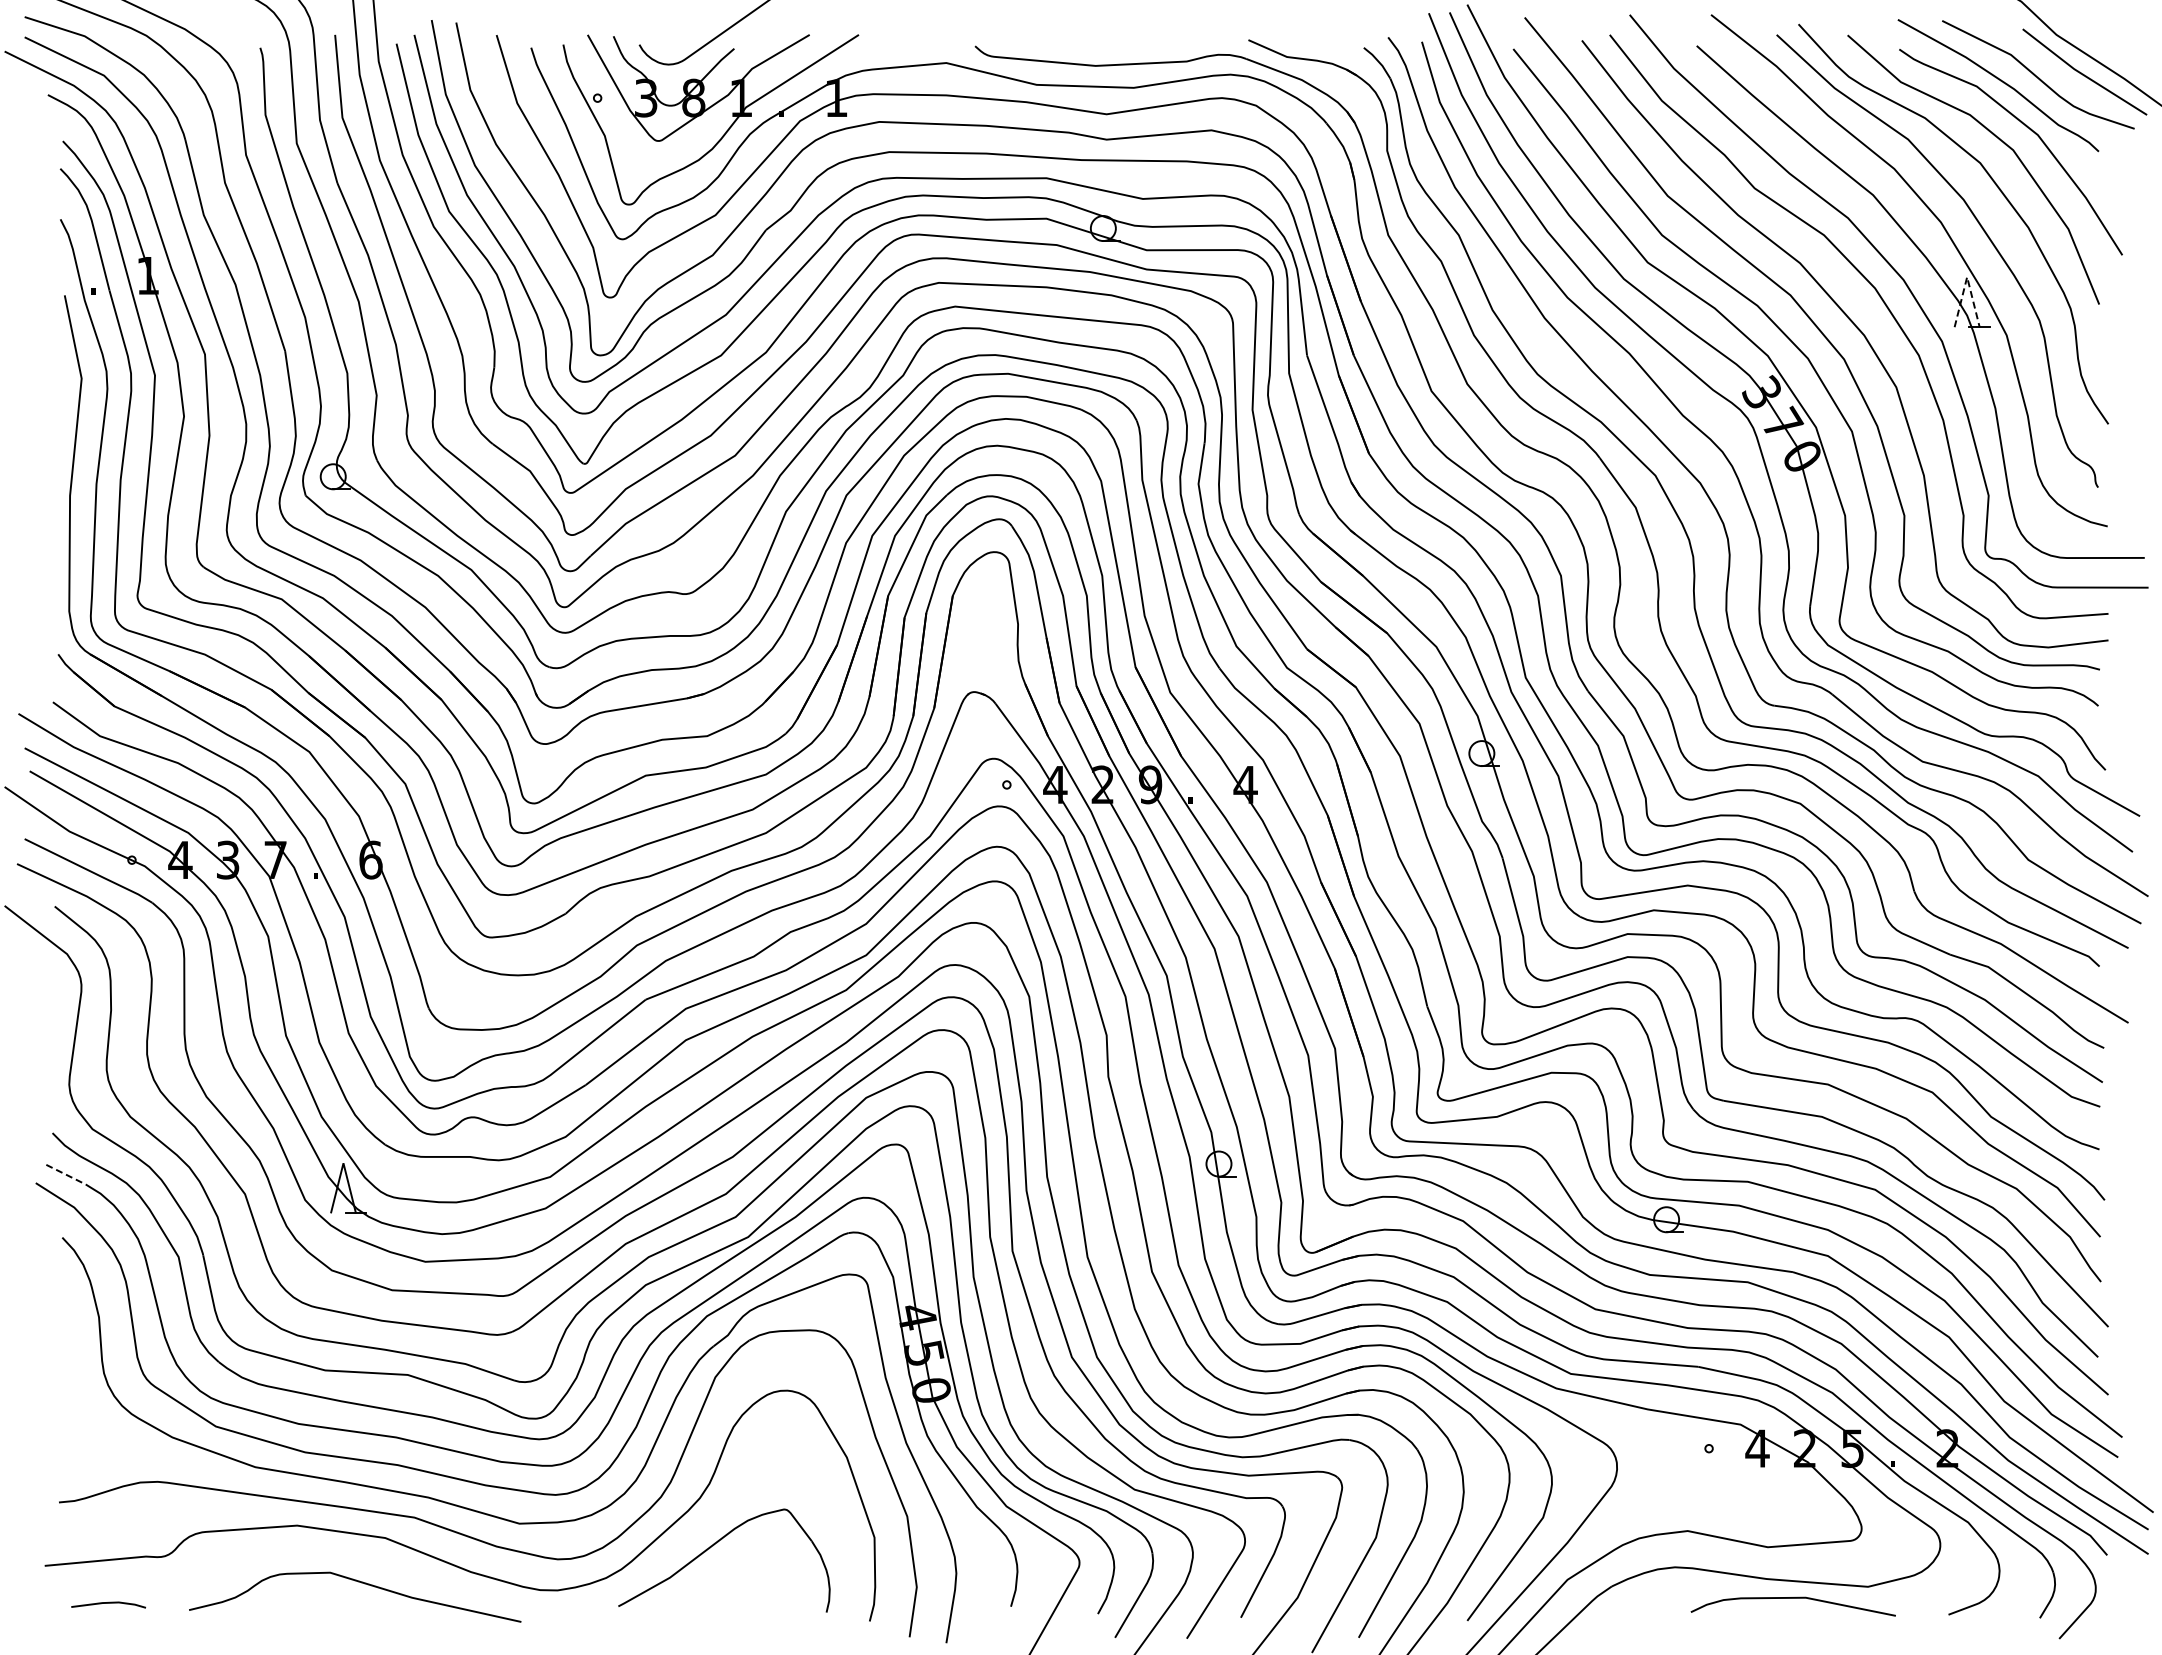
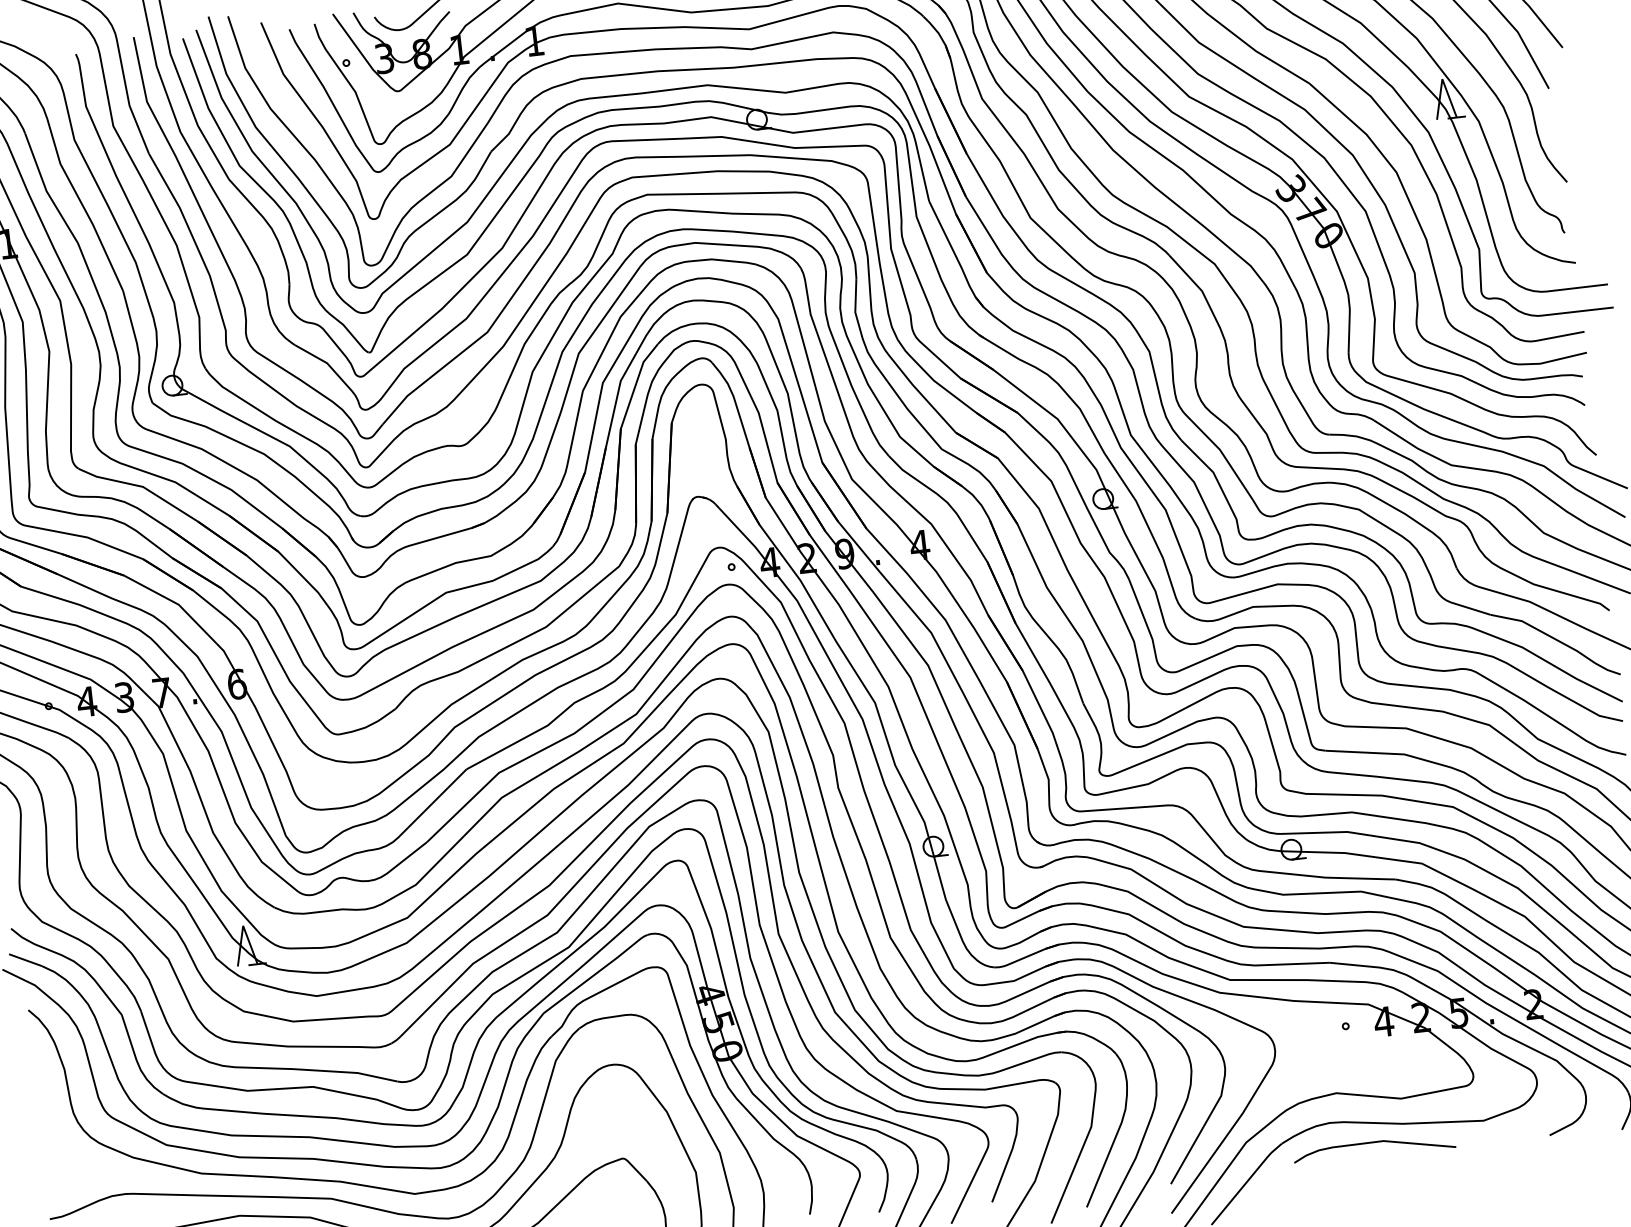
line: (1967, 277) -> (1442, 79), dashed -> solid
line: (66, 1174) -> (25, 960), dashed -> solid
curve: (1792, 1598) -> (1373, 1142), moved

